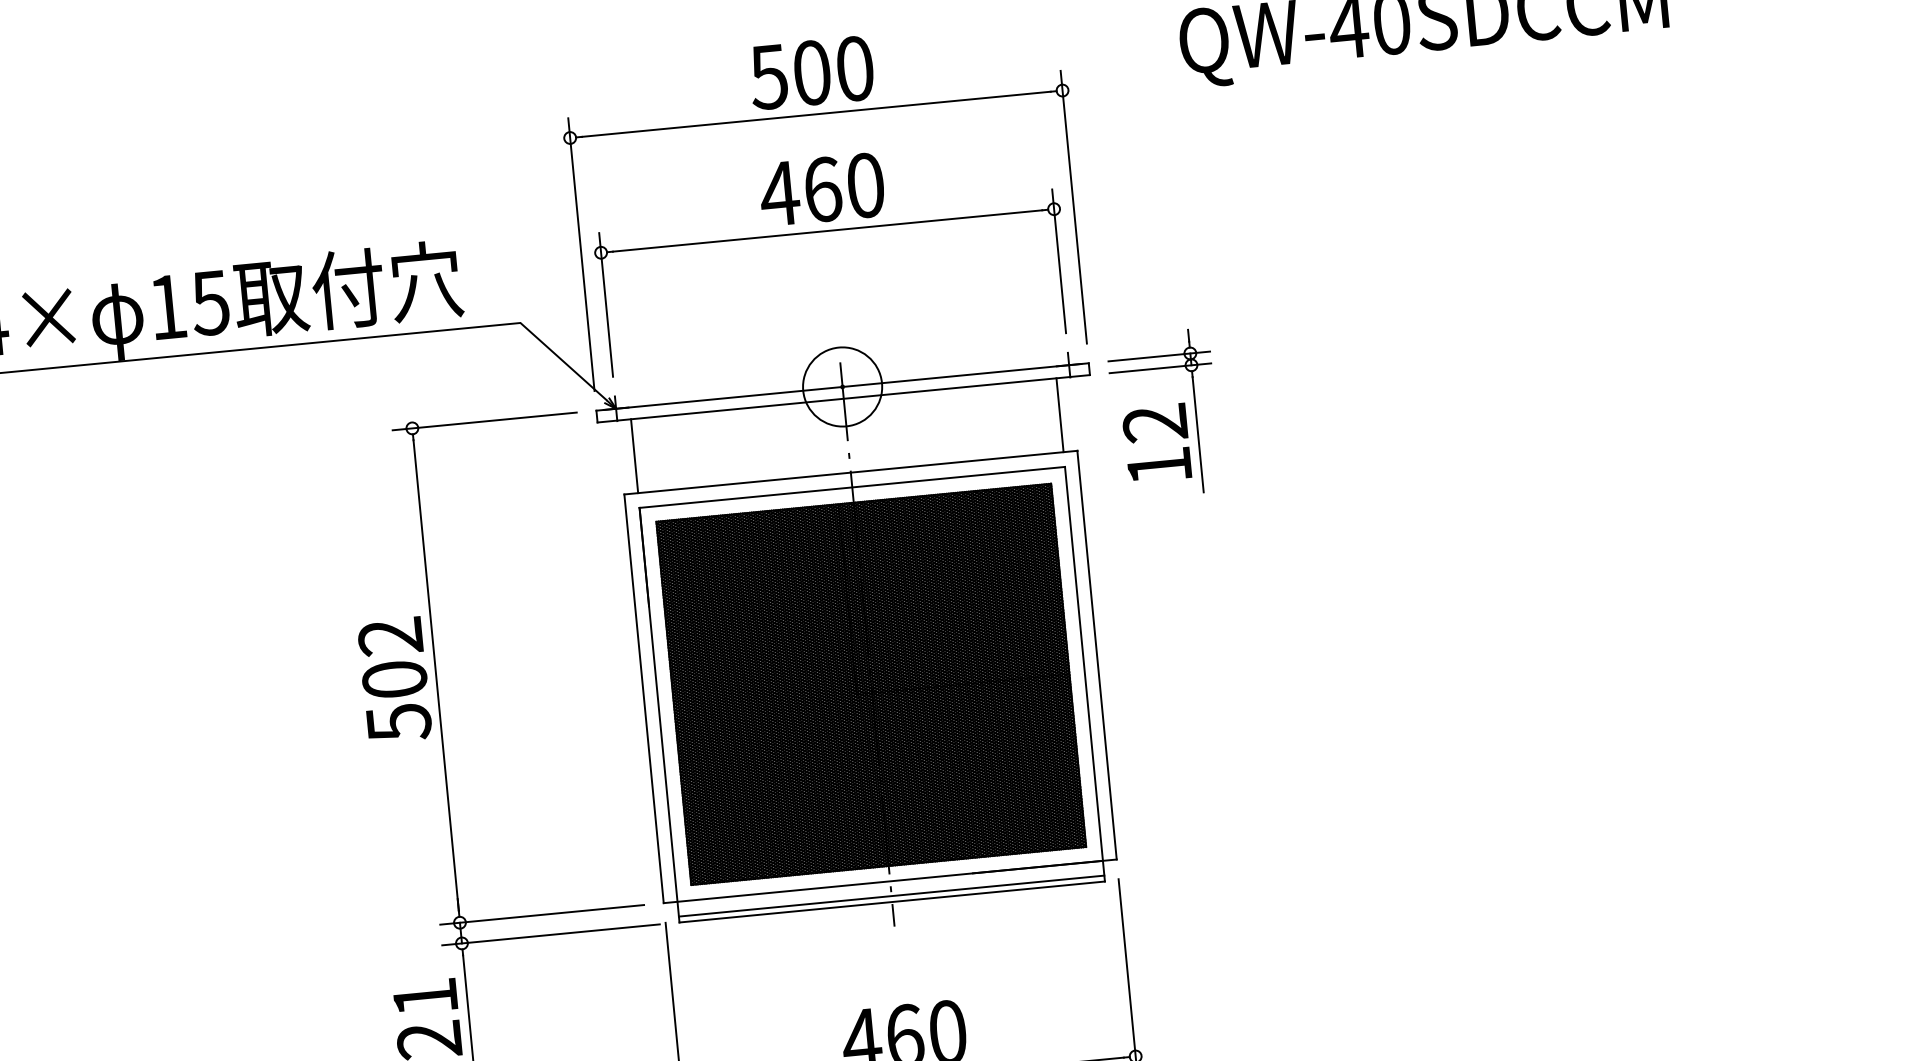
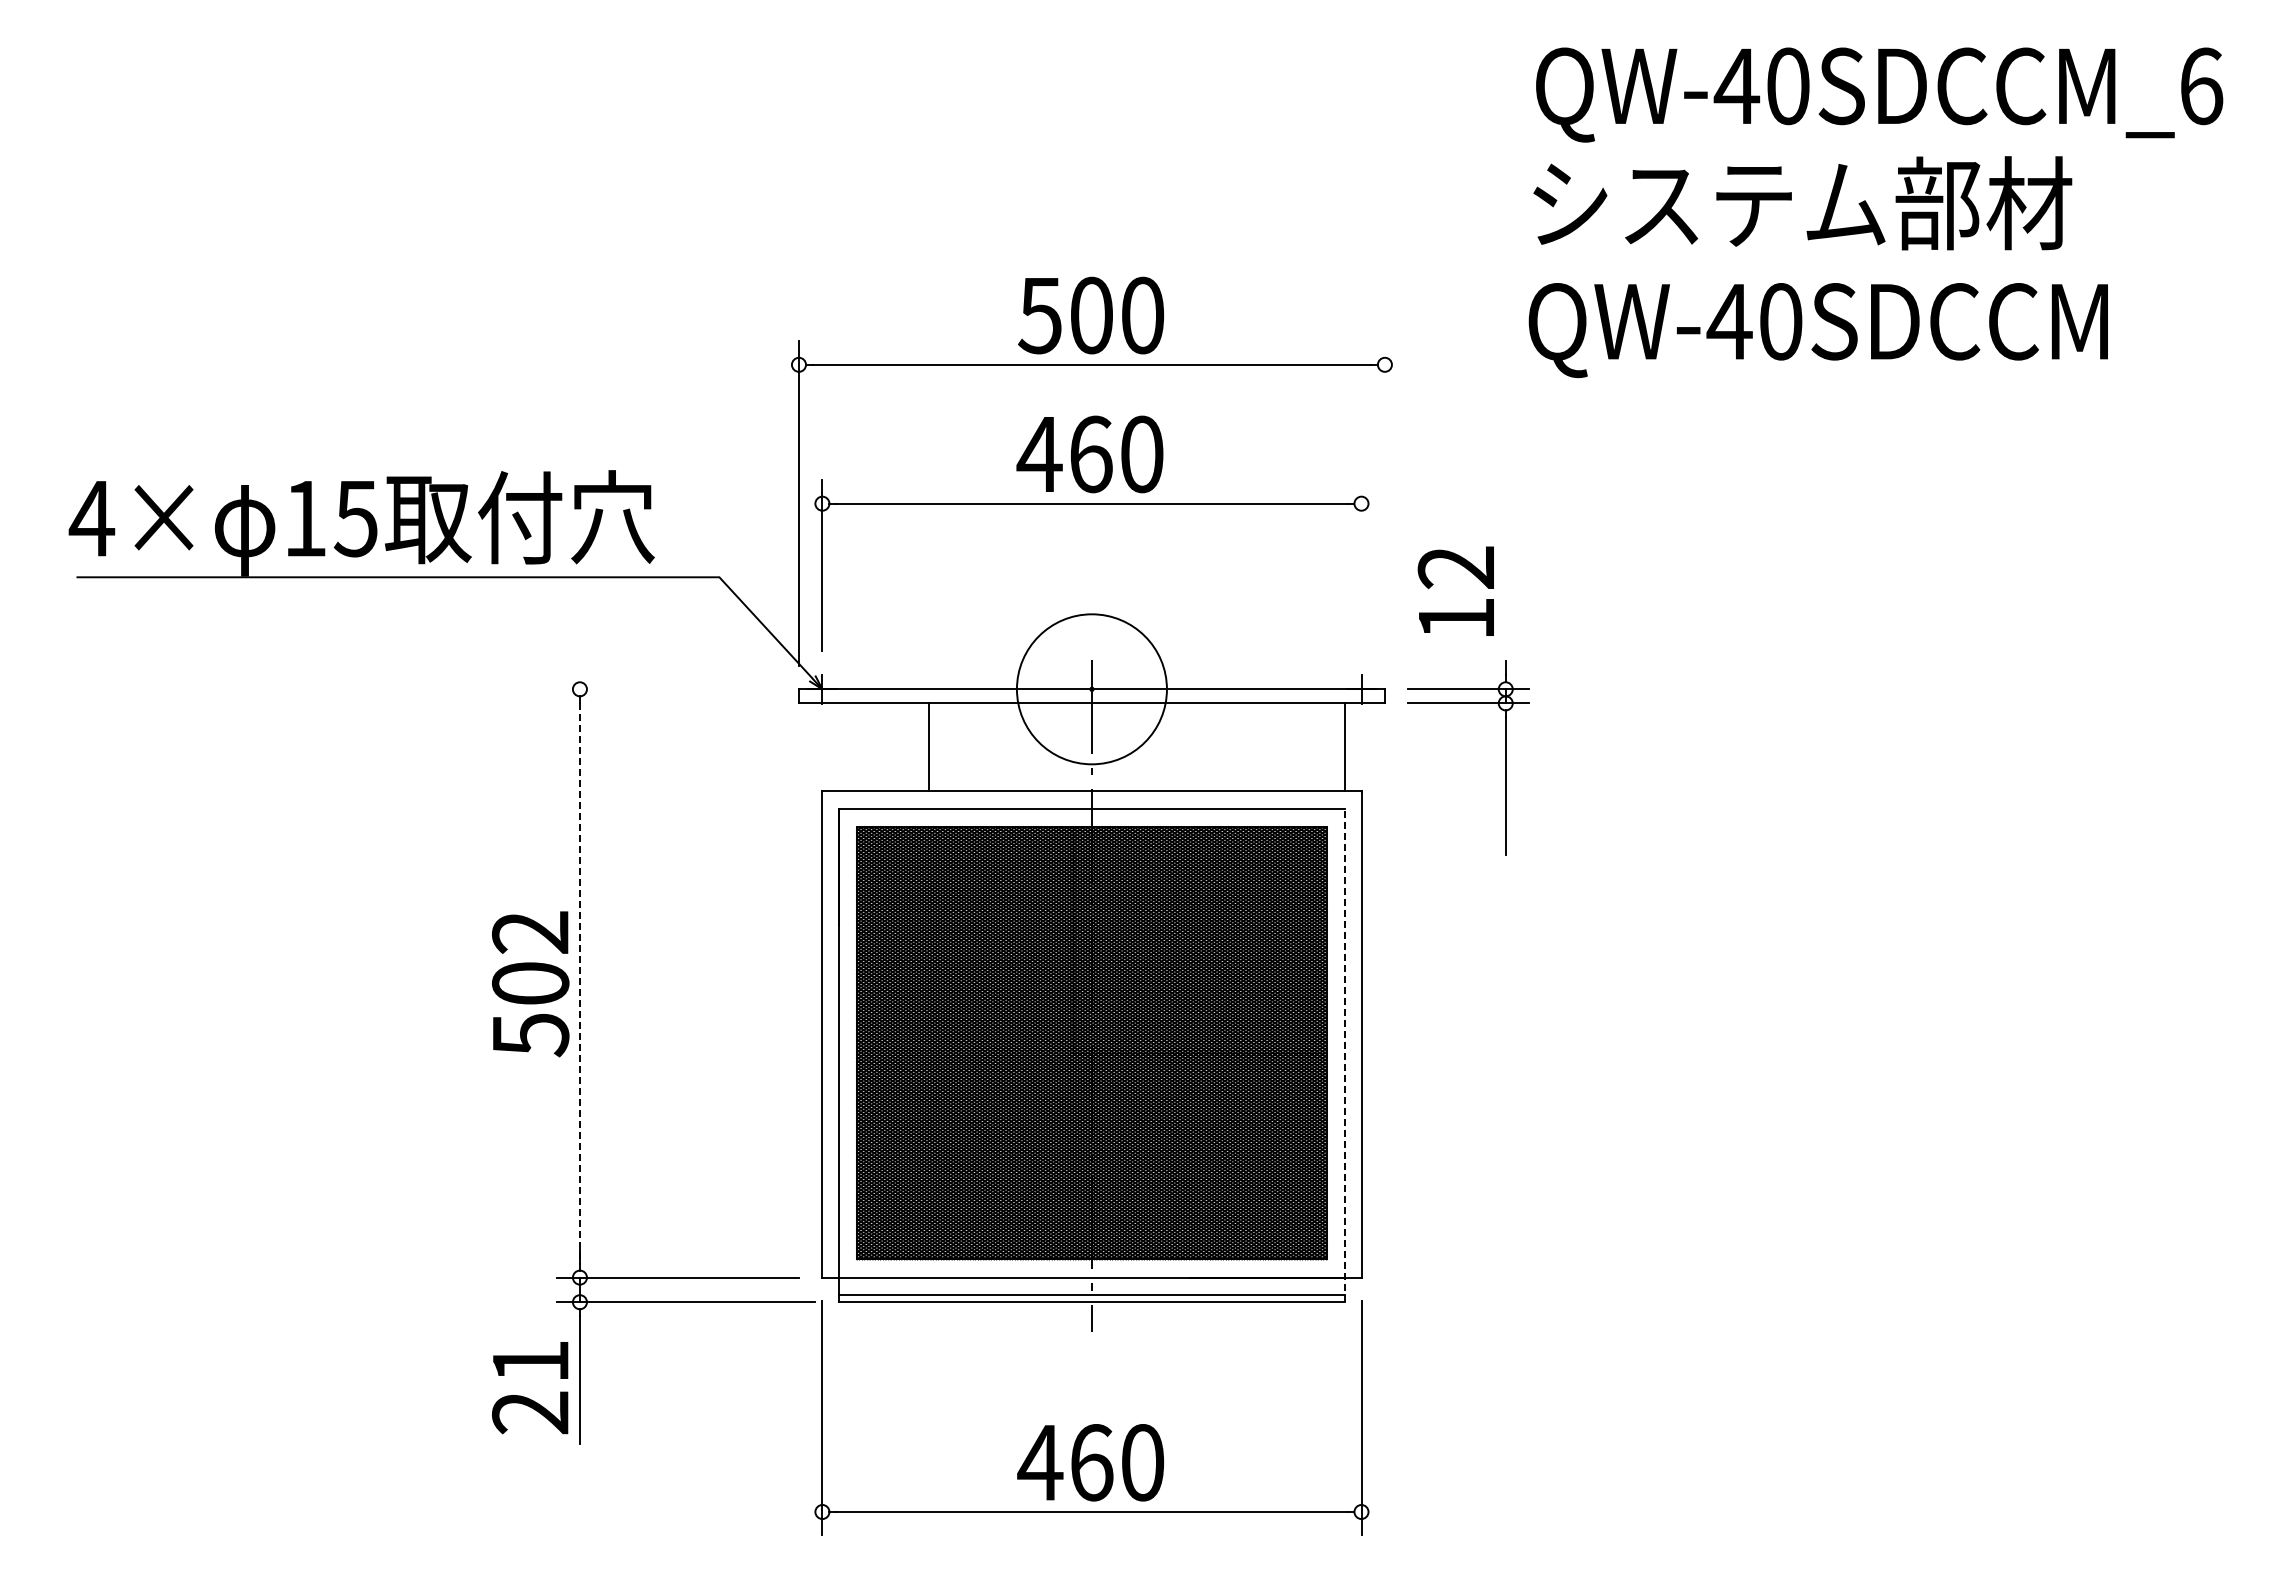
line: (1073, 207) -> (1384, 503), removed
line: (1059, 261) -> (1361, 565), removed
circle: (842, 387) -> (1091, 689), size x1.6
line: (484, 421) -> (665, 689), removed
text: (1156, 442) -> (1455, 590), moved
line: (634, 456) -> (928, 747), moved
line: (1085, 674) -> (1345, 1055), solid -> dashed
line: (435, 675) -> (579, 983), solid -> dashed

